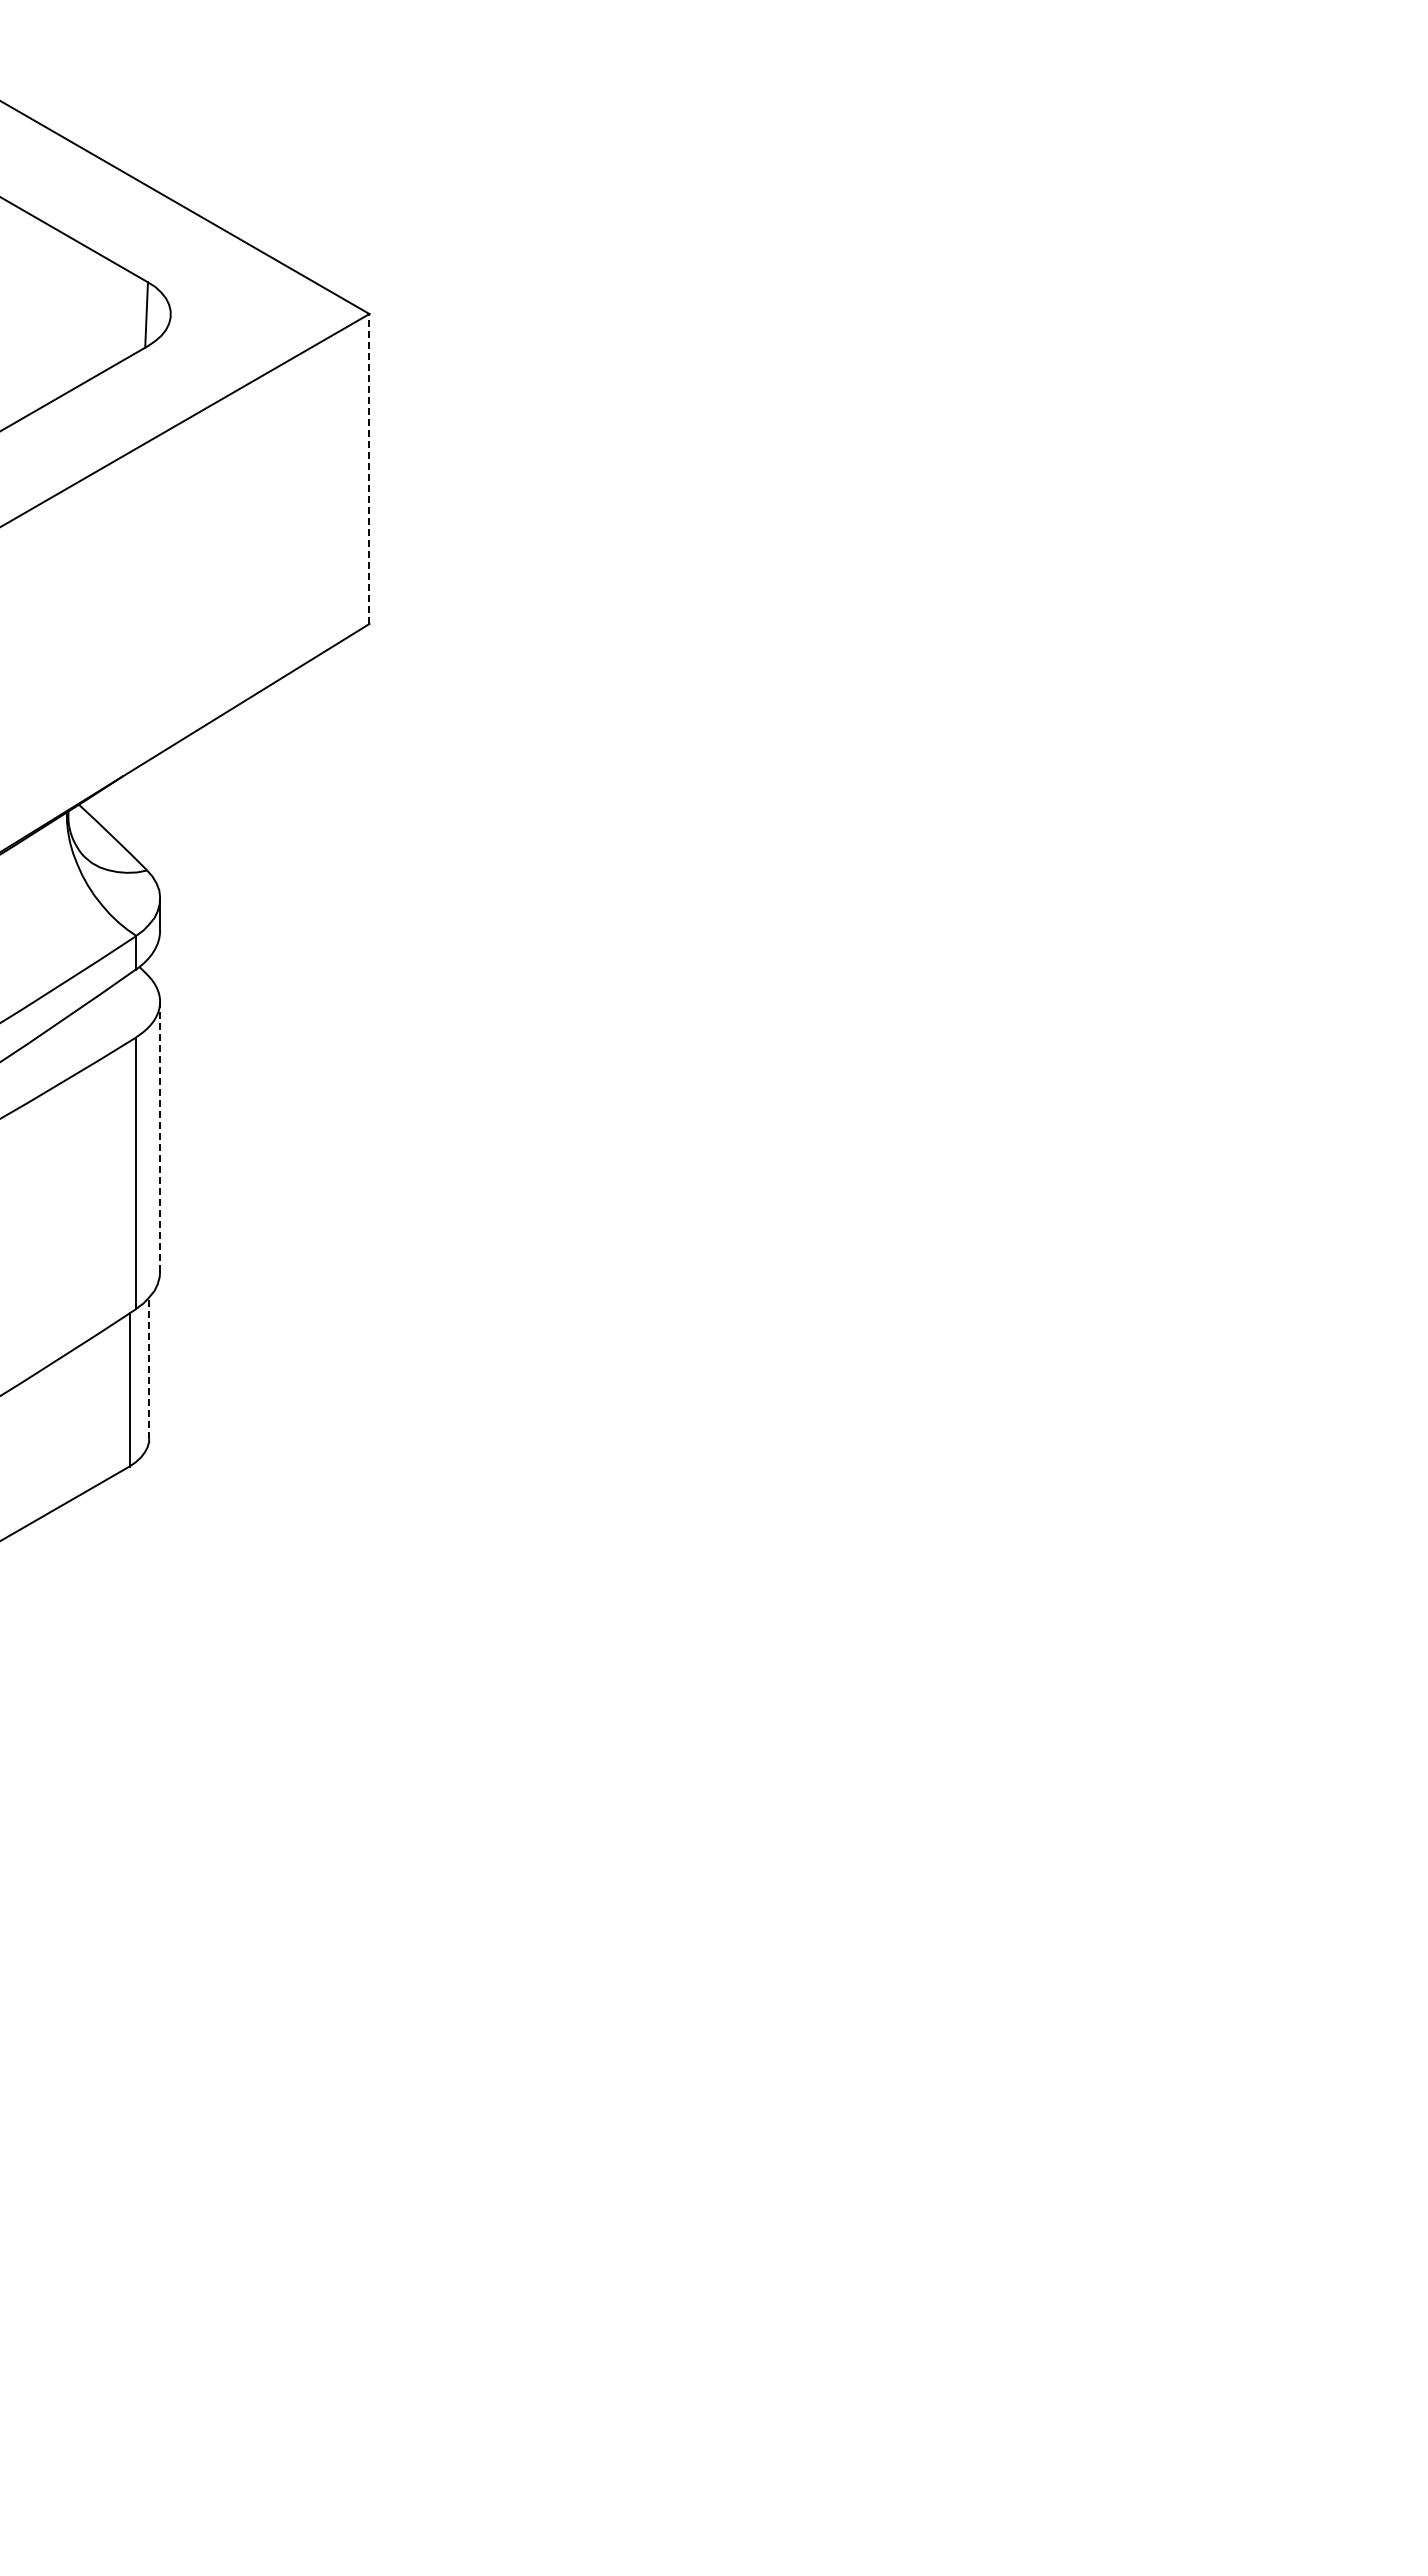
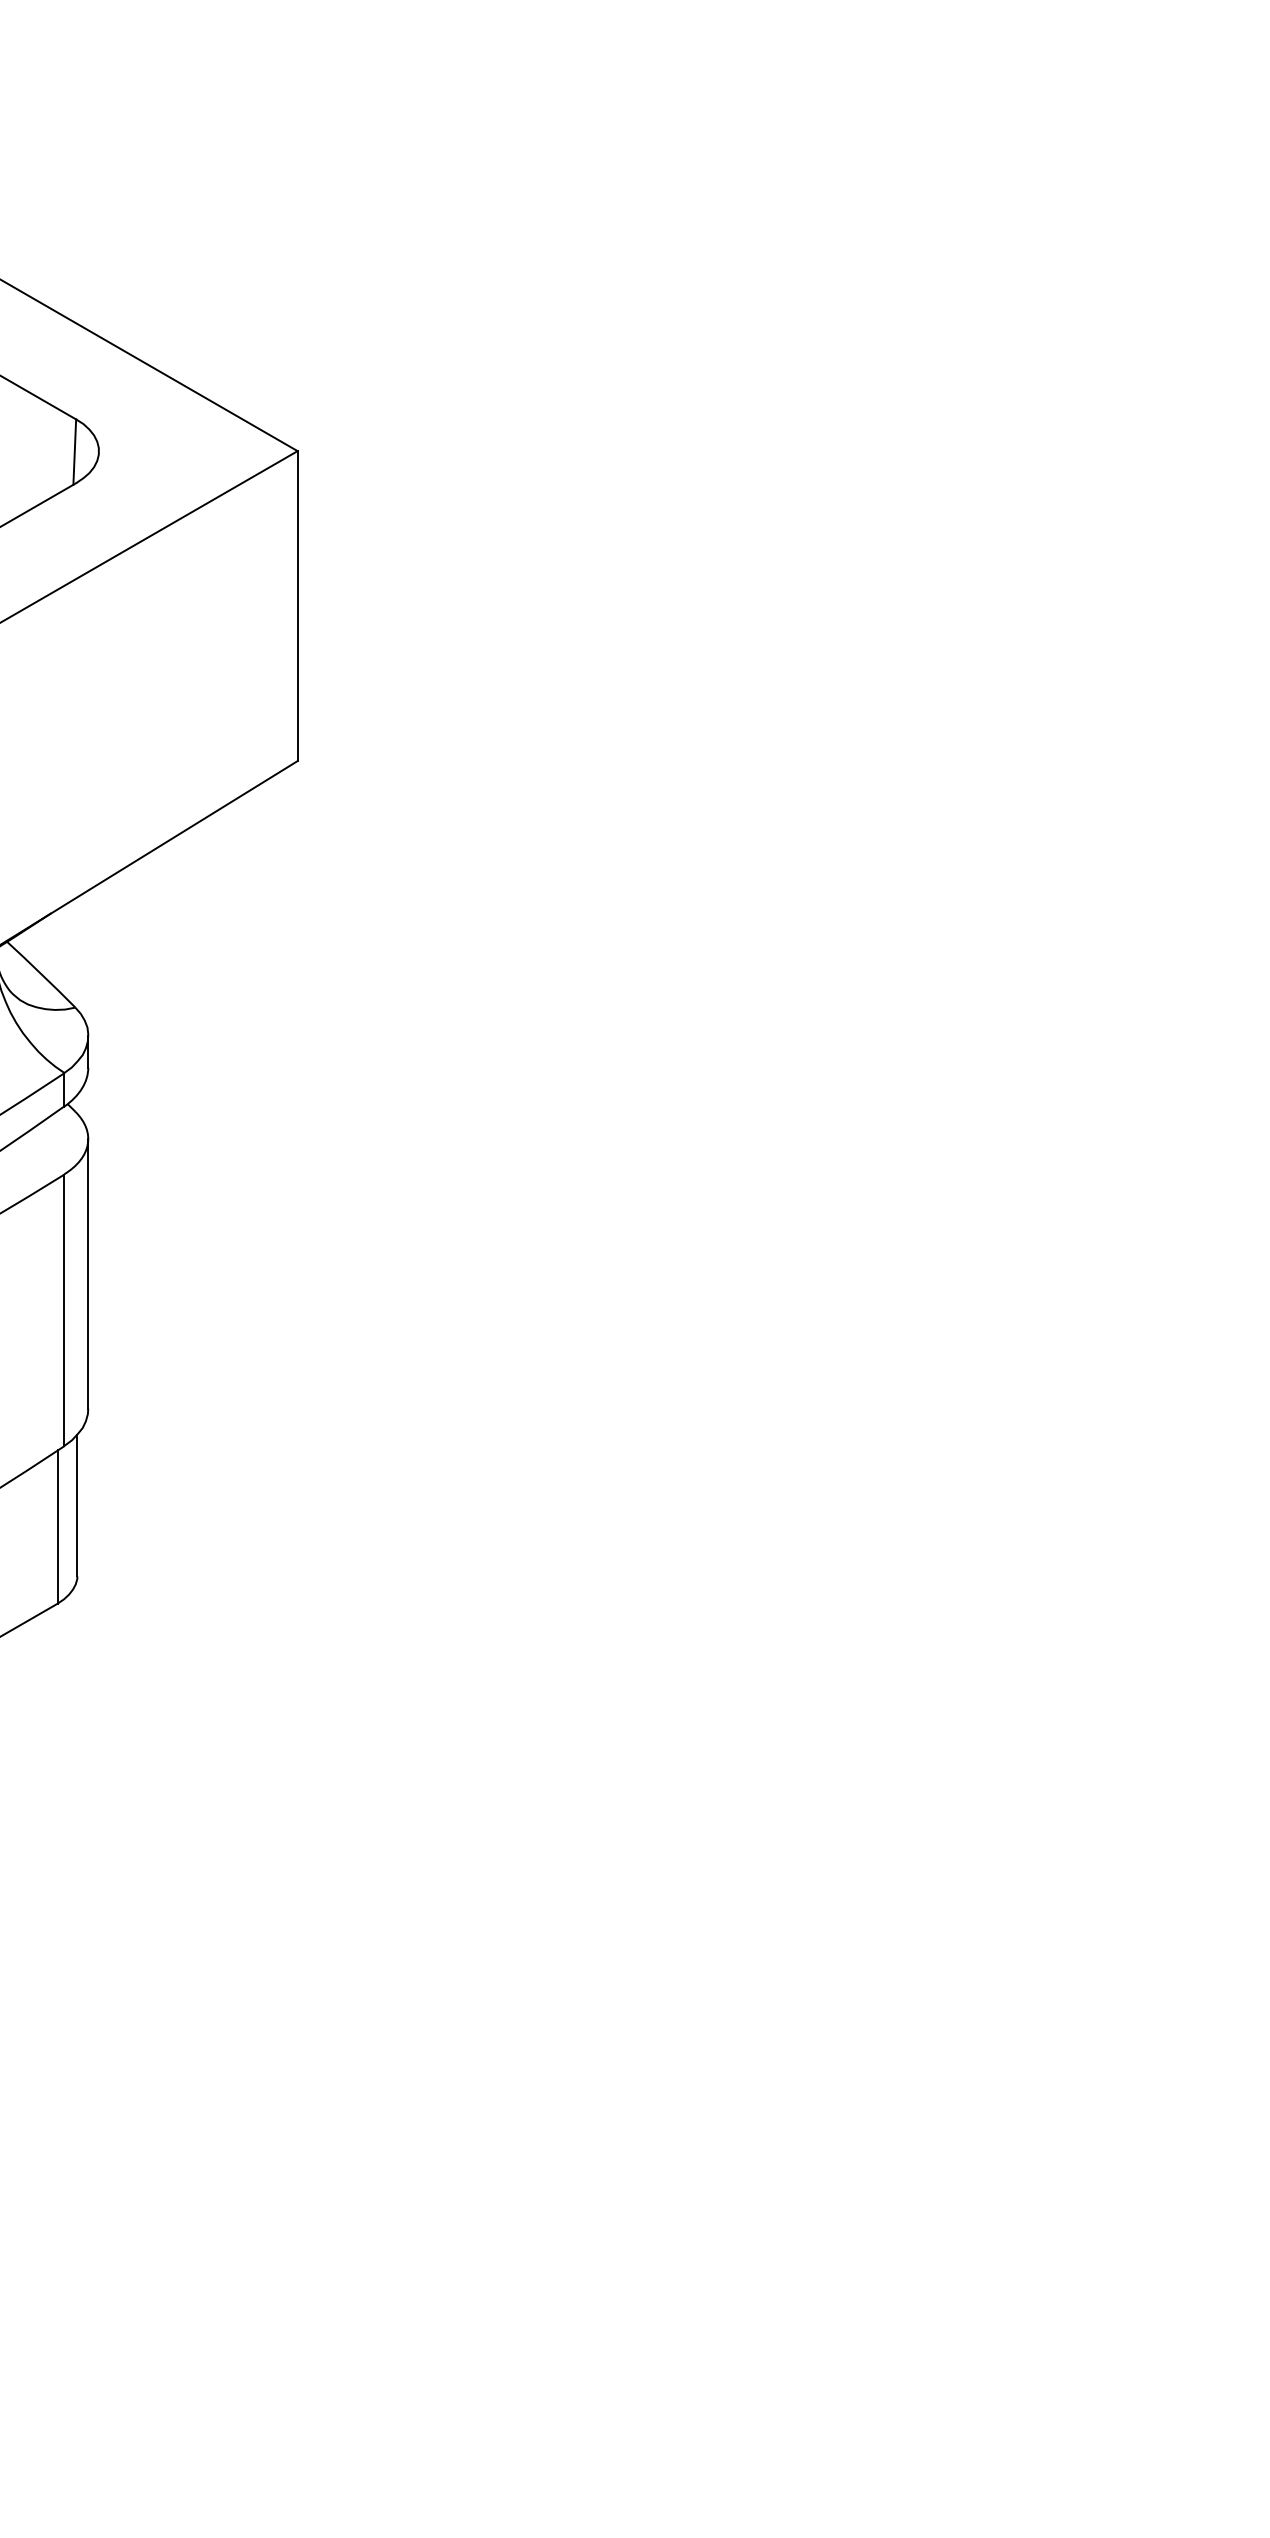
line: (369, 469) -> (297, 606), dashed -> solid
line: (160, 1136) -> (88, 1273), dashed -> solid
line: (149, 1368) -> (77, 1505), dashed -> solid

